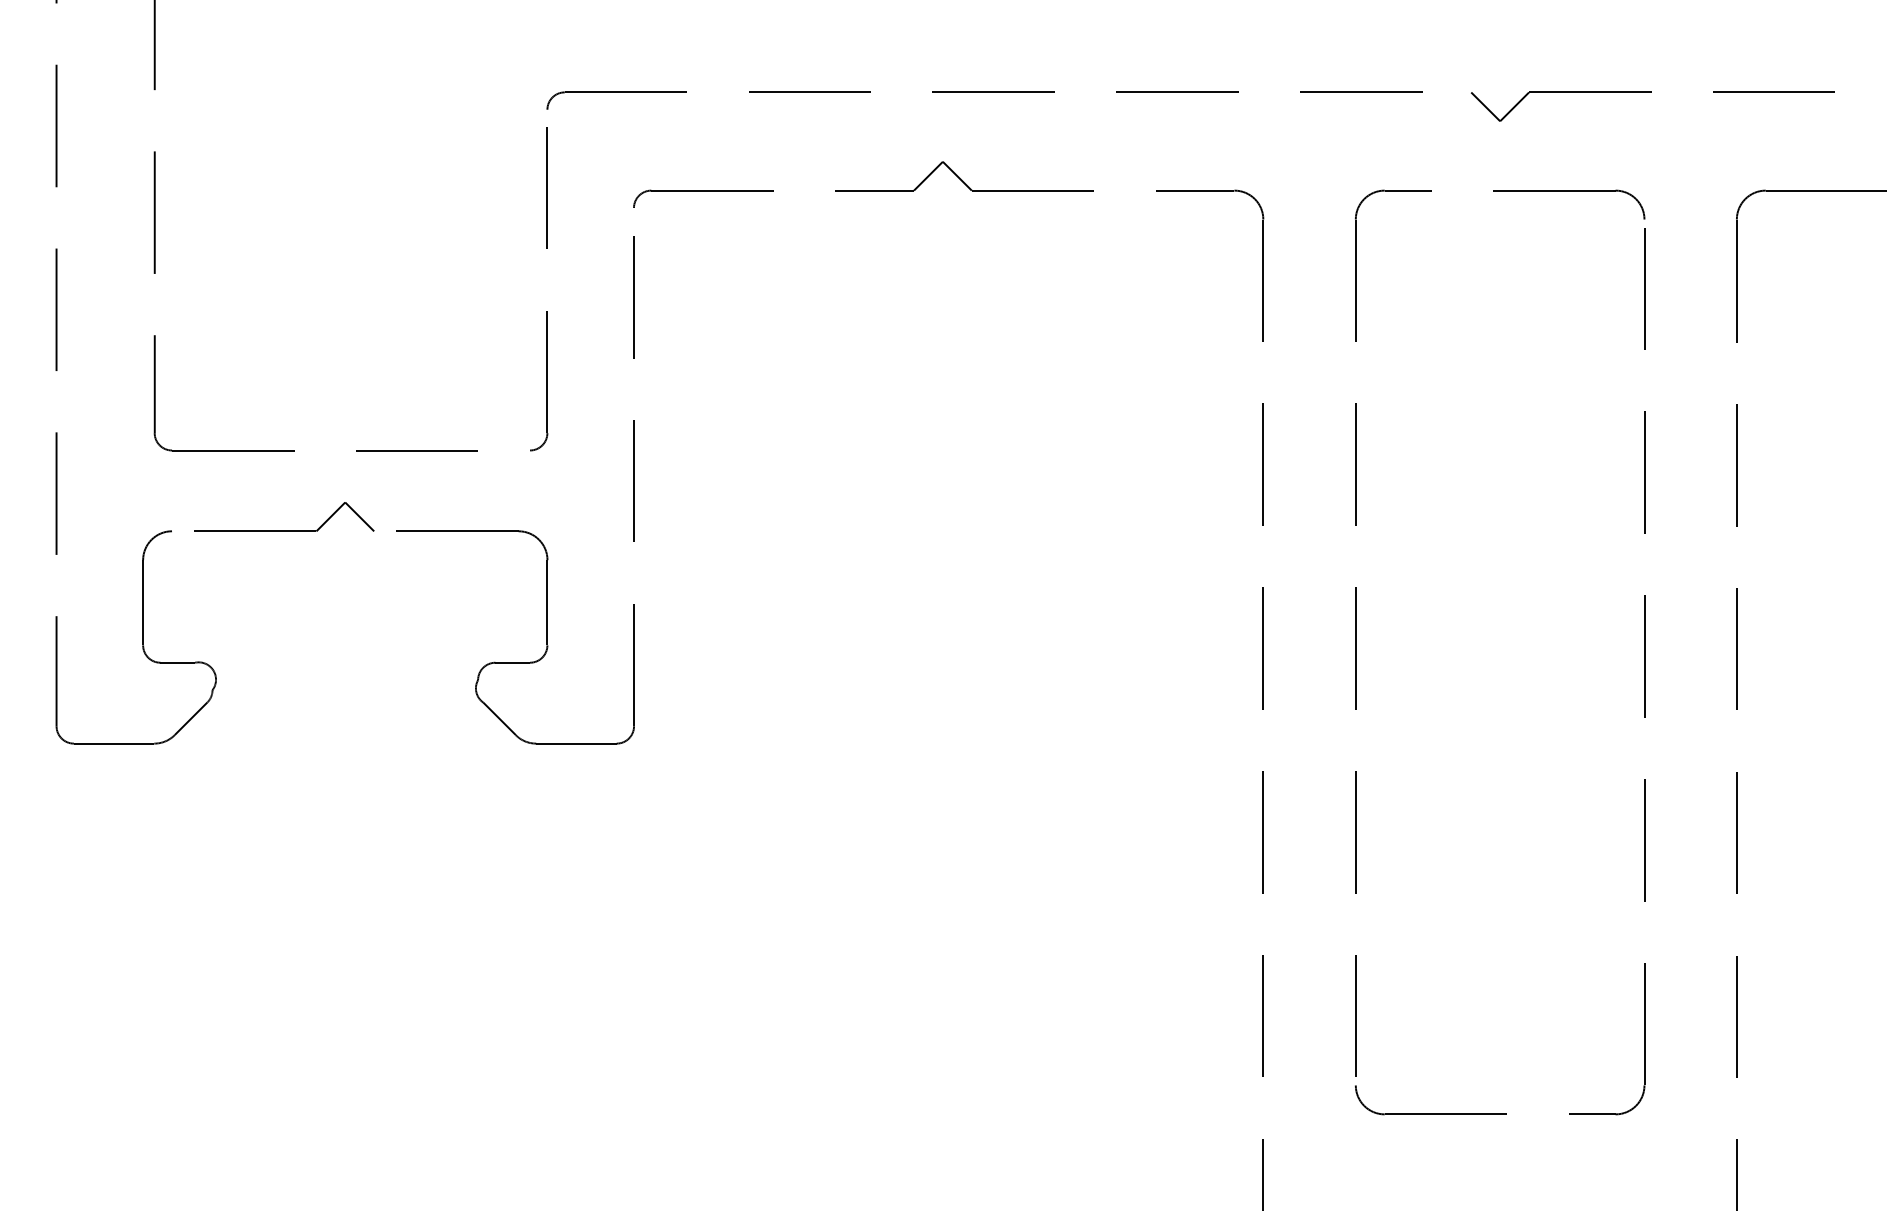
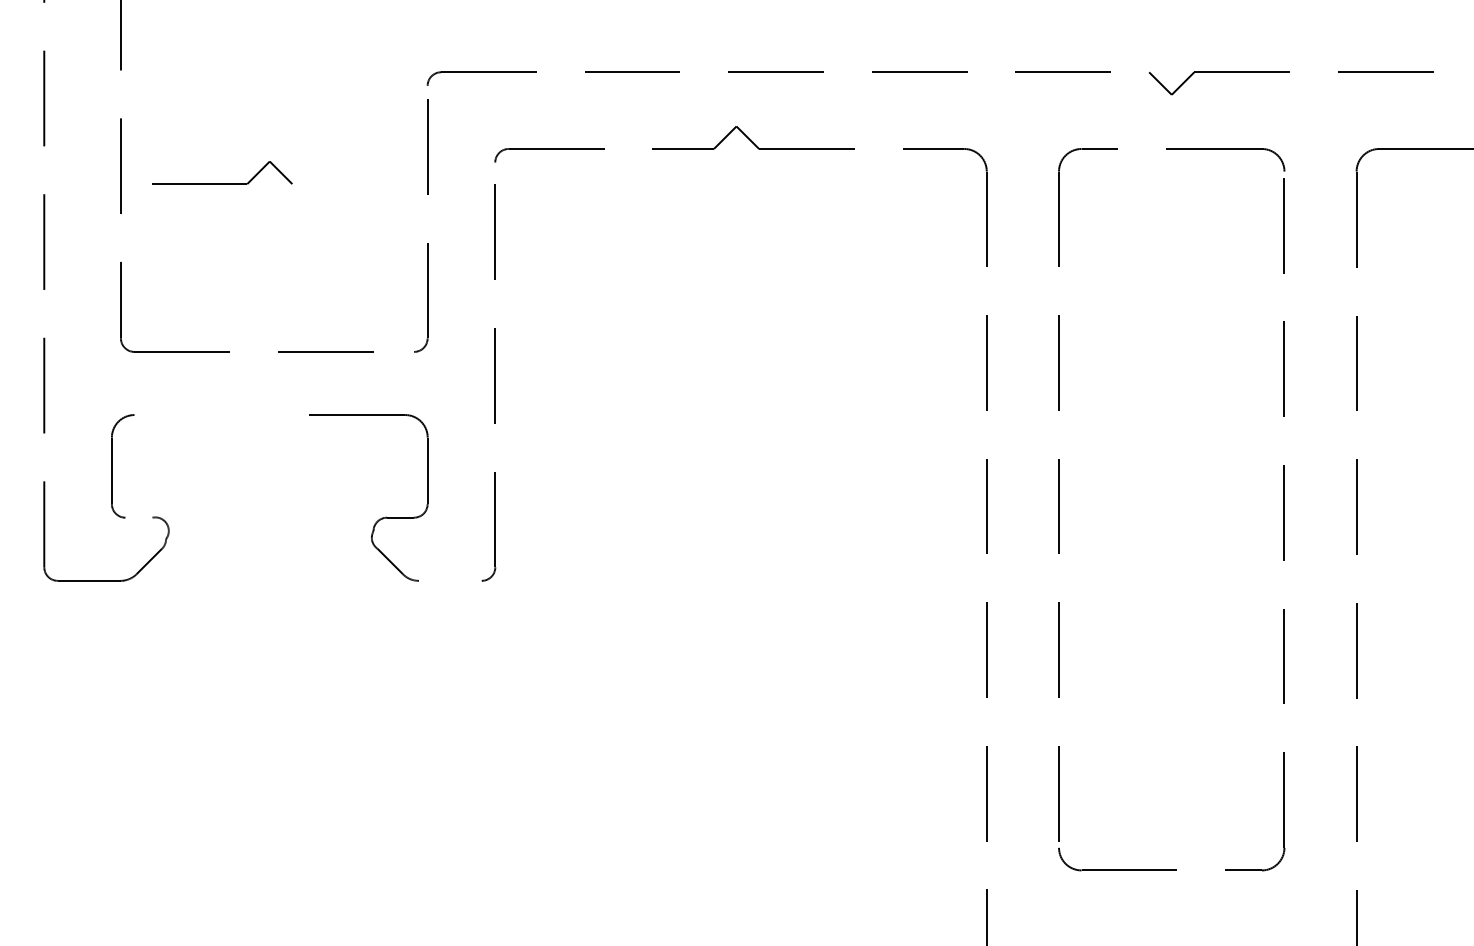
part: (284, 530) -> (222, 183), moved
line: (177, 662) -> (138, 517), removed
line: (575, 743) -> (449, 580), removed

